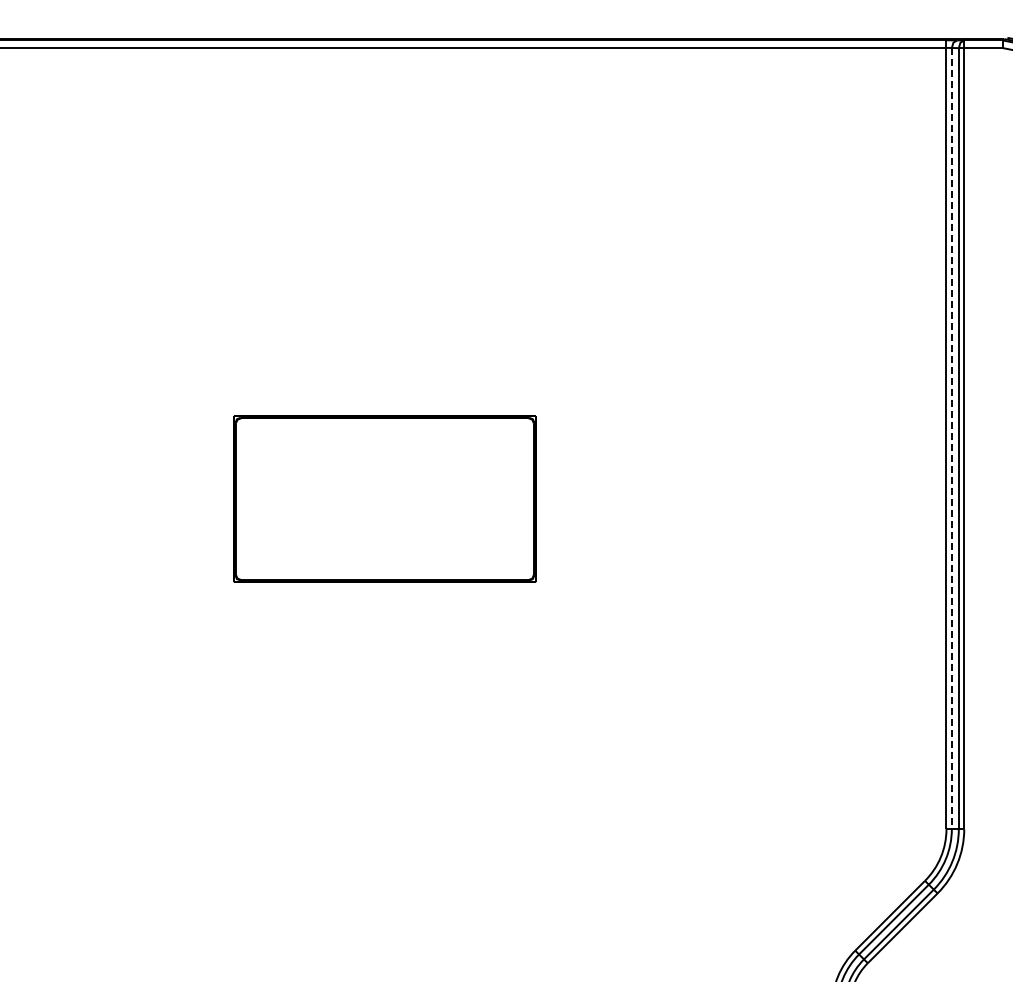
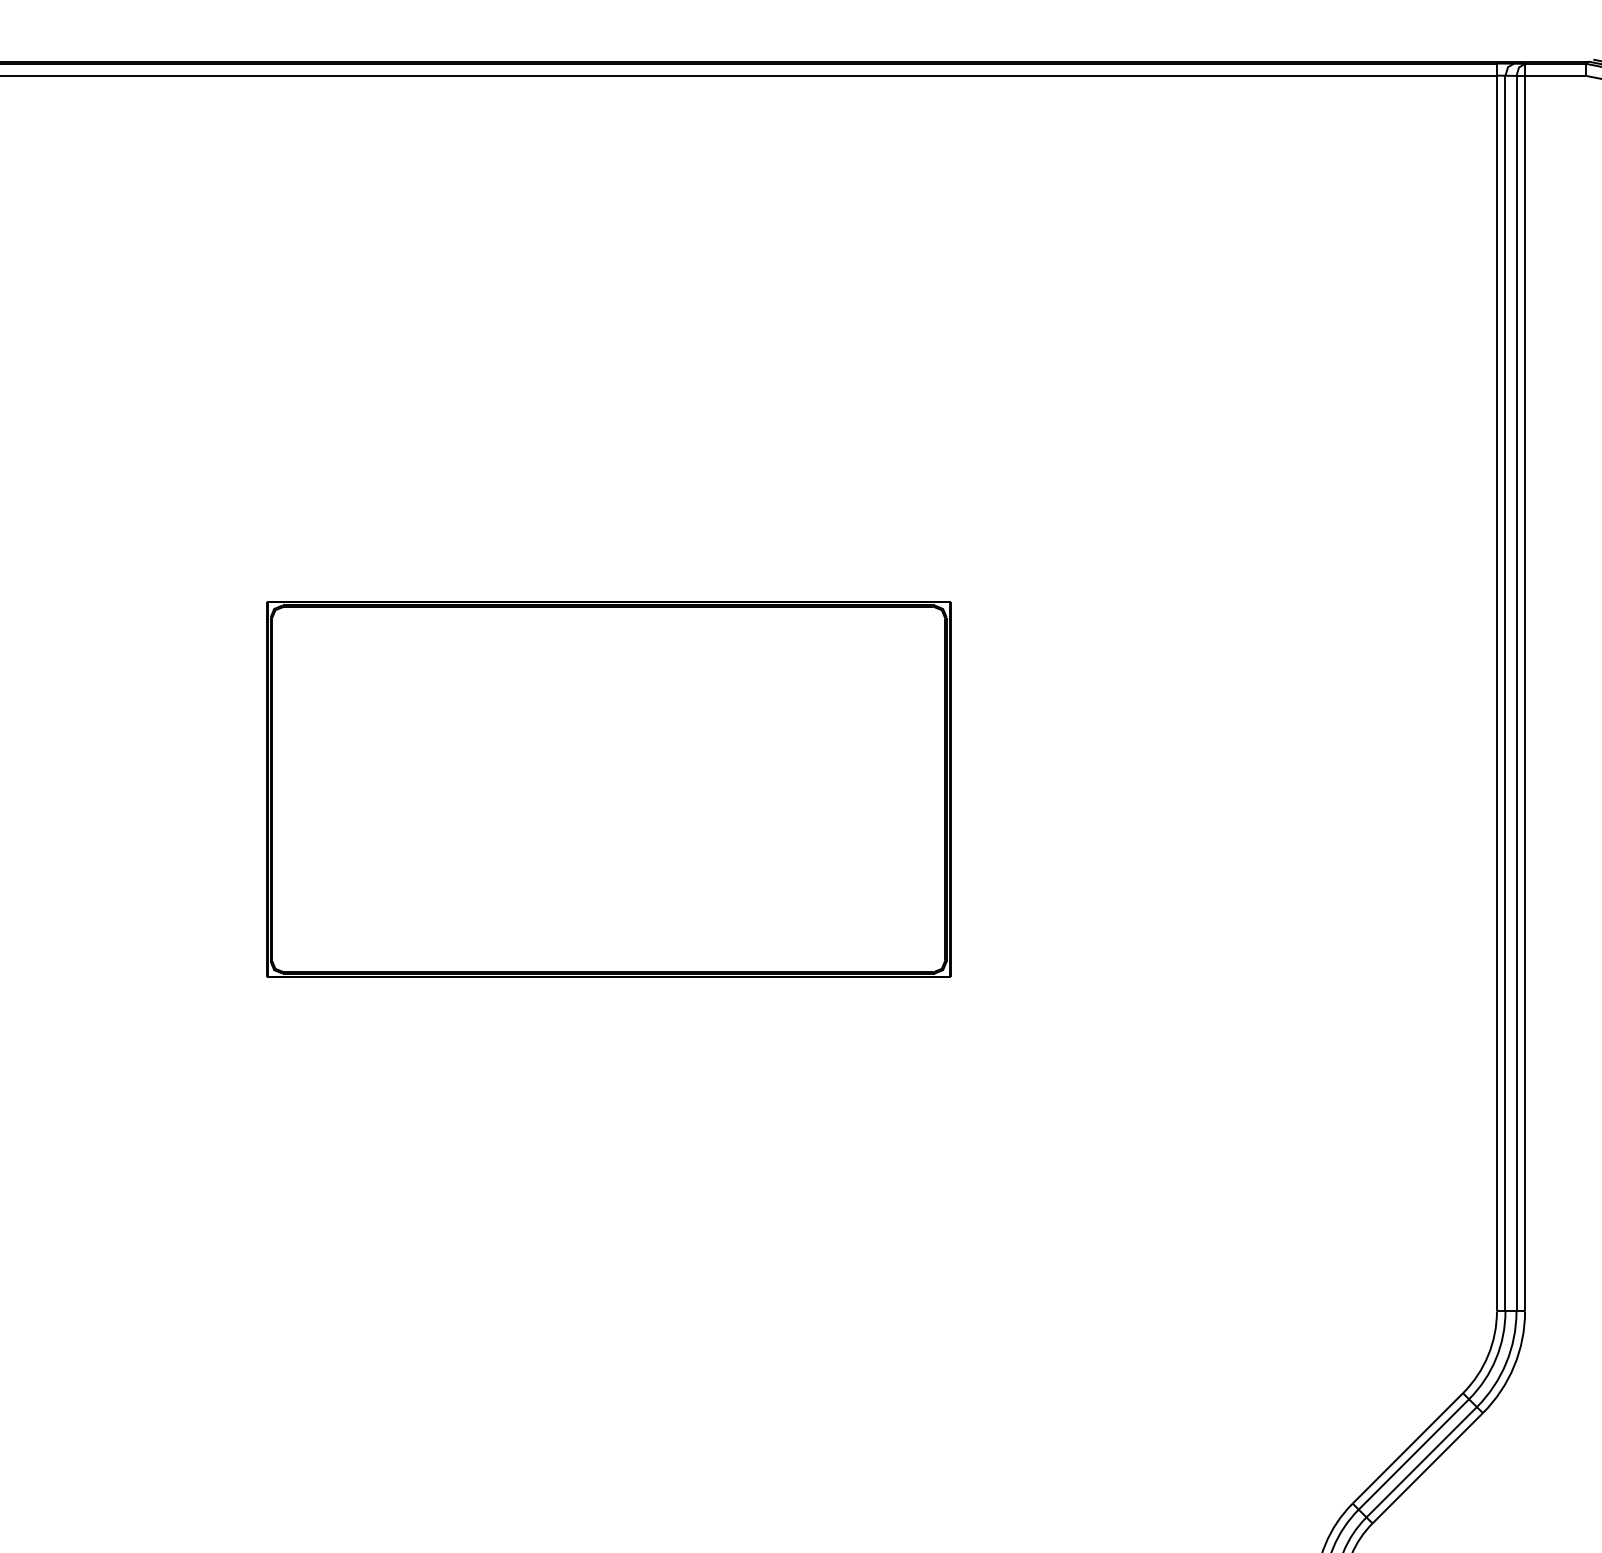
line: (951, 438) -> (1504, 693), dashed -> solid
part: (384, 498) -> (608, 788), size x1.43

